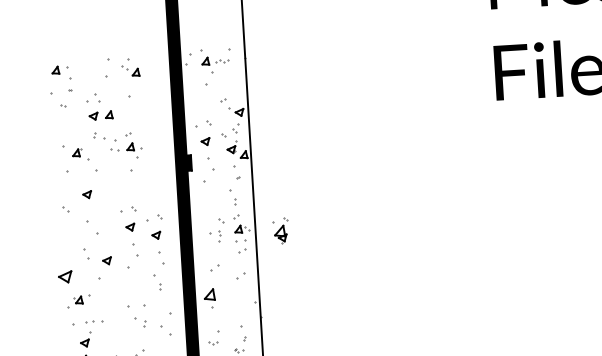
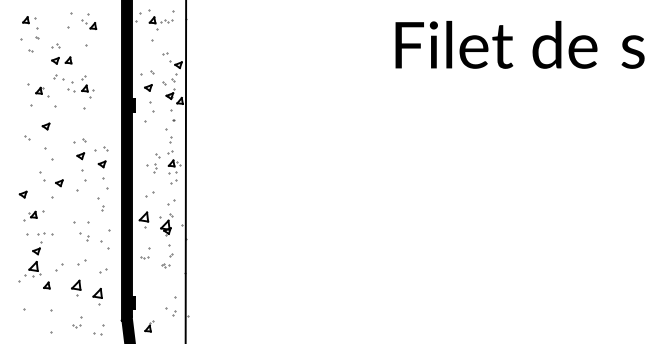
part: (92, 98) -> (55, 45), size x0.62
part: (281, 230) -> (166, 224), moved
part: (64, 276) -> (22, 194), size x0.62

